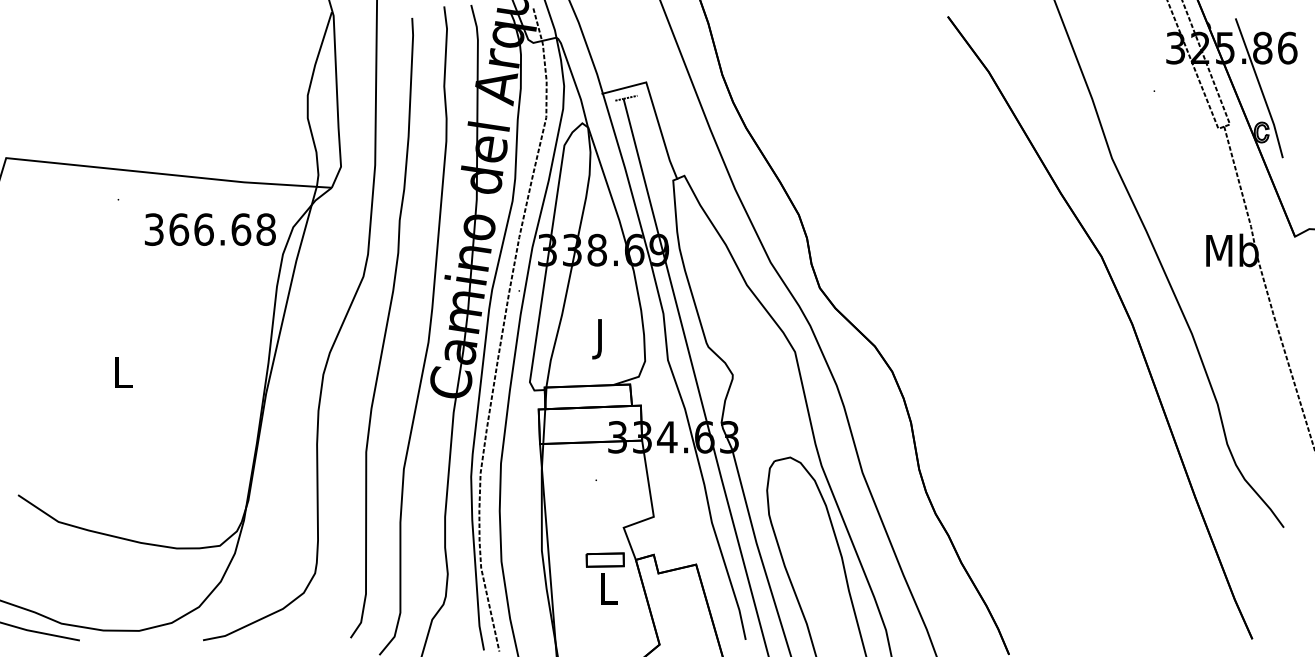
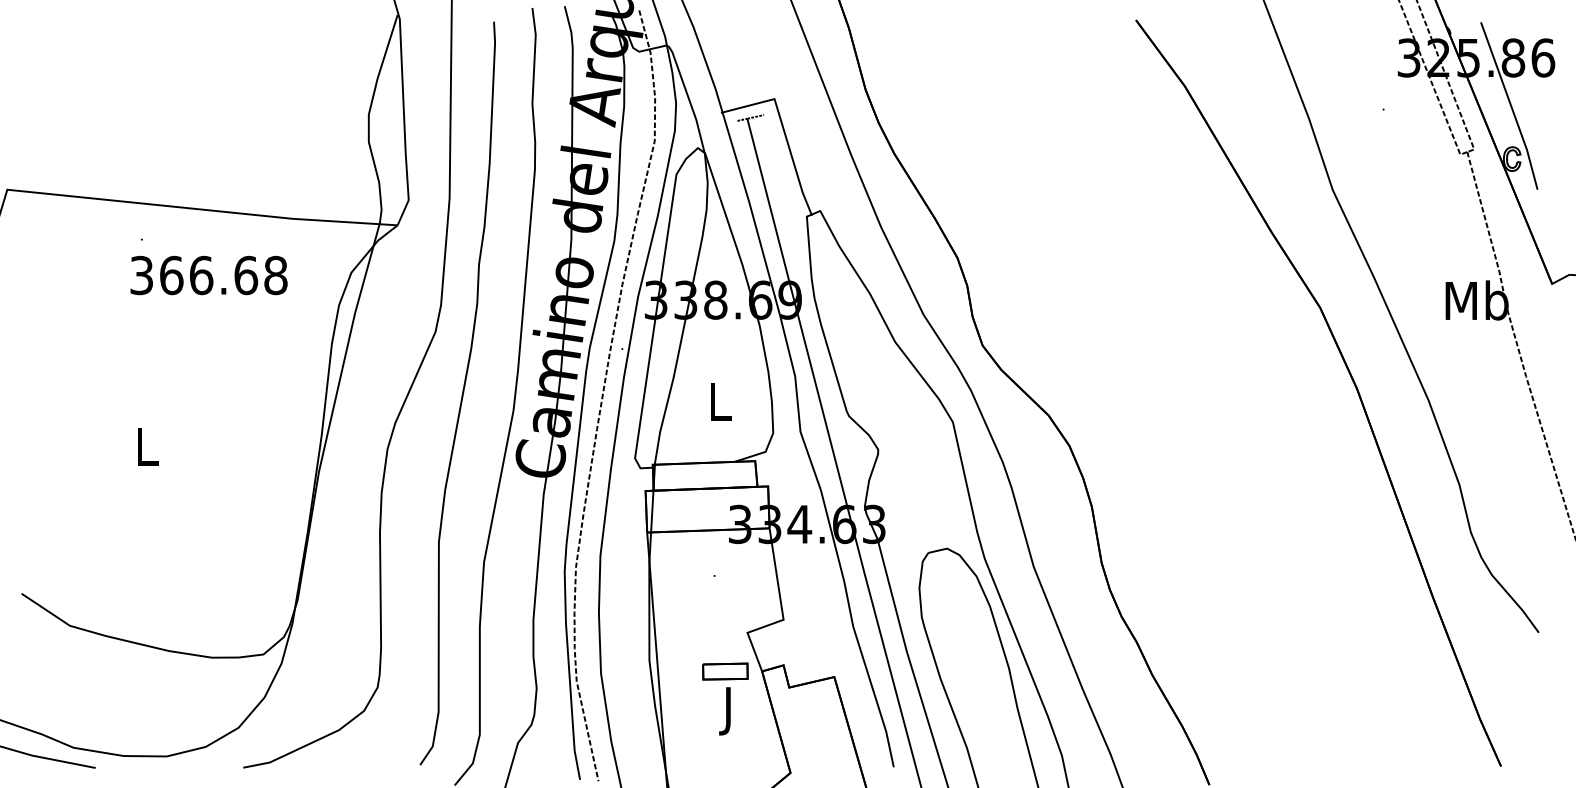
text: (209, 229) -> (208, 275), moved
text: (601, 338) -> (720, 406), J -> L
text: (608, 593) -> (729, 711), L -> J

